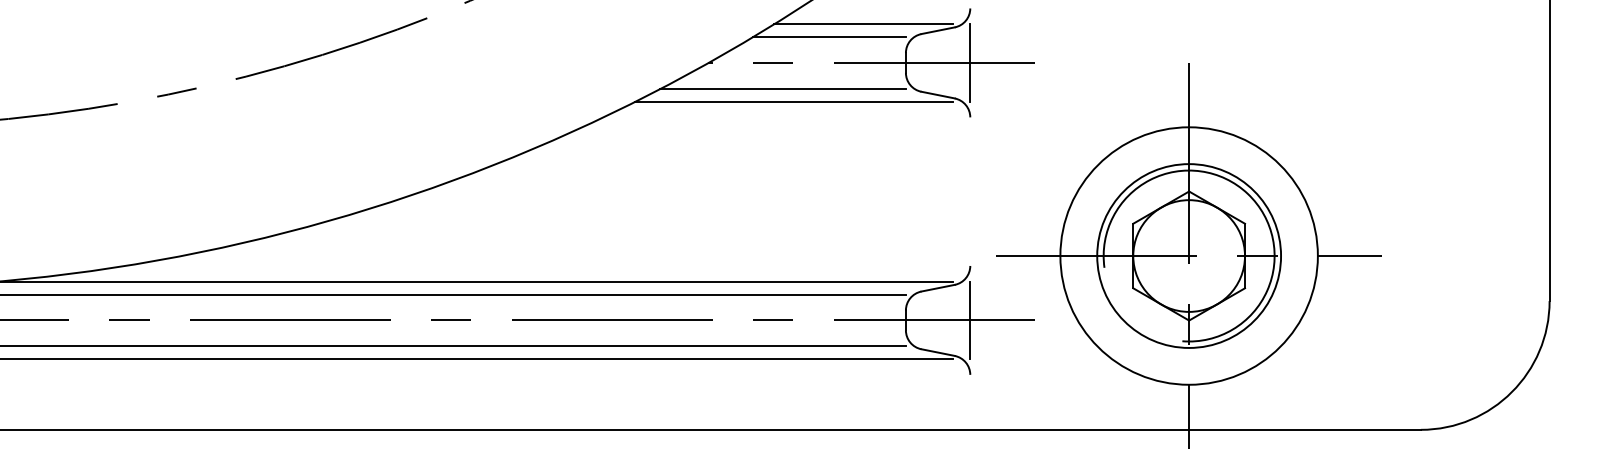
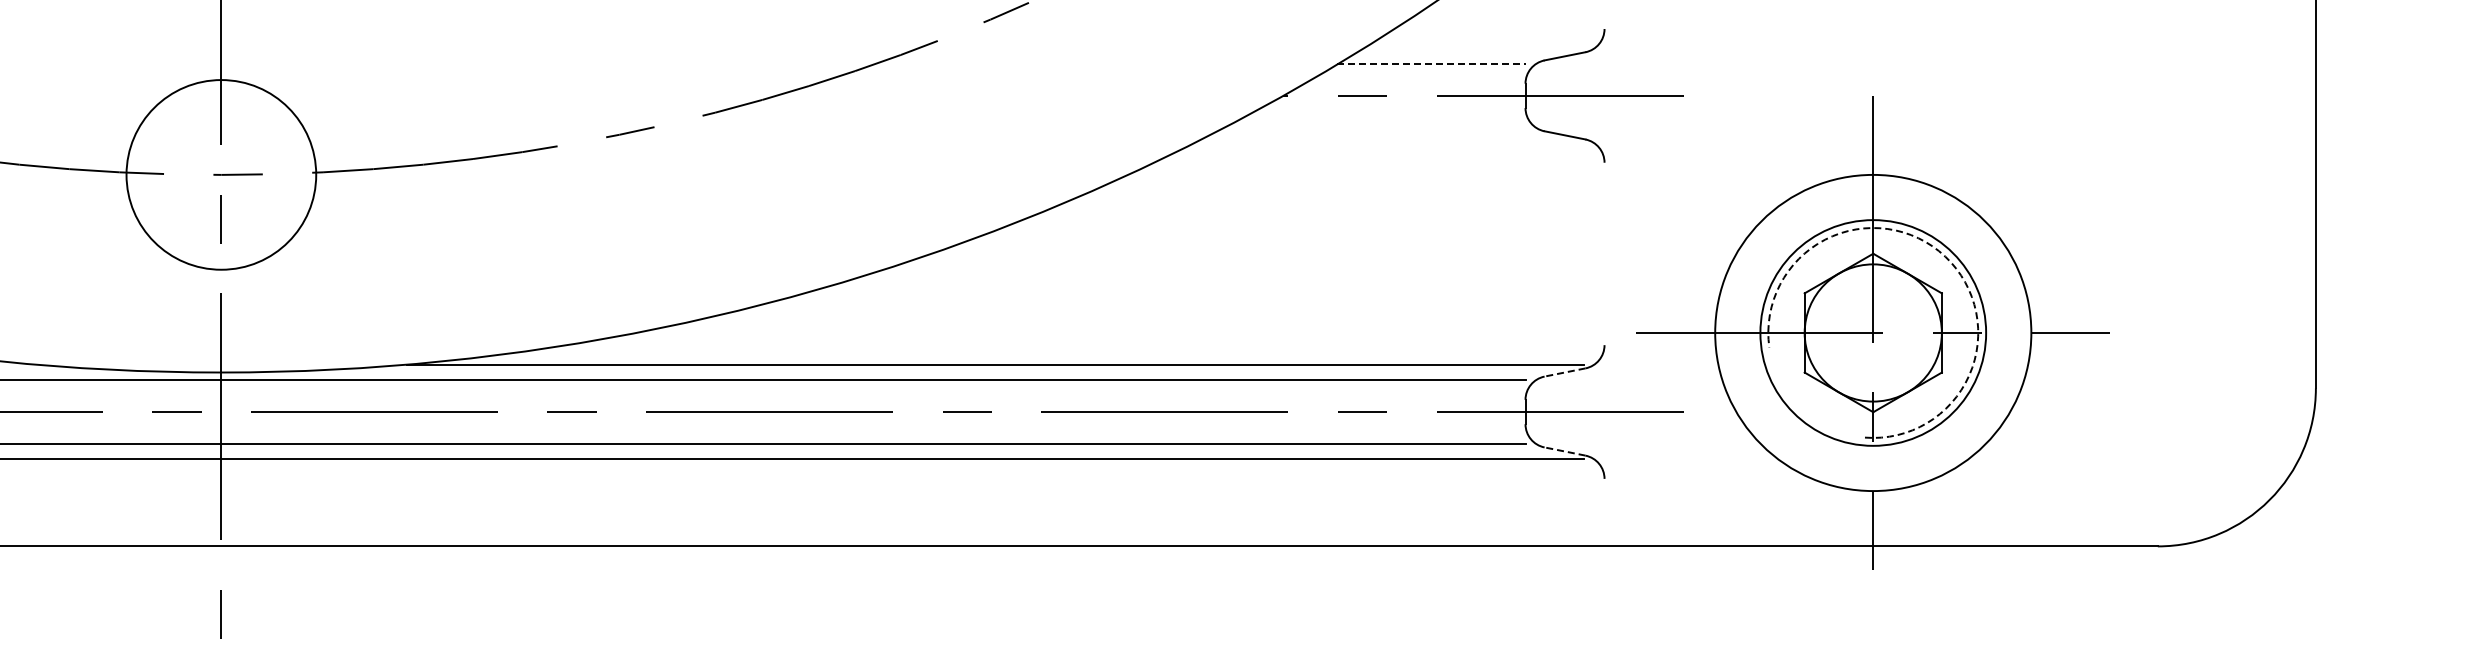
line: (863, 24) -> (1473, 48), removed
line: (829, 37) -> (1431, 64), solid -> dashed
line: (970, 62) -> (1604, 95), removed
line: (782, 88) -> (1374, 127), removed
line: (793, 101) -> (1387, 143), removed
arc: (1247, 193) -> (1945, 256), solid -> dashed
line: (938, 288) -> (1565, 372), solid -> dashed
line: (970, 319) -> (1604, 411), removed
line: (938, 352) -> (1565, 451), solid -> dashed

